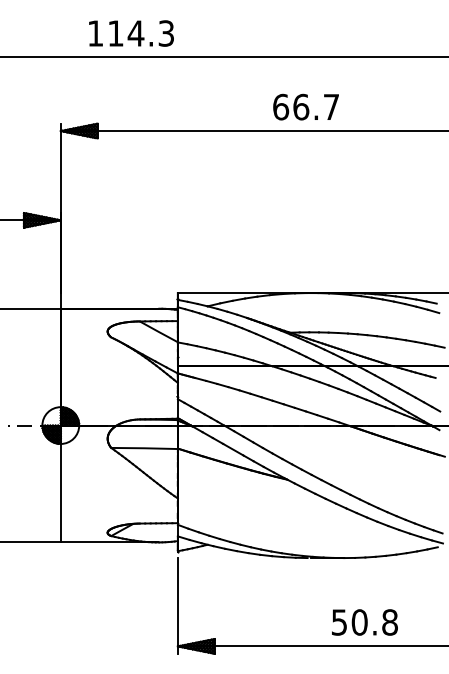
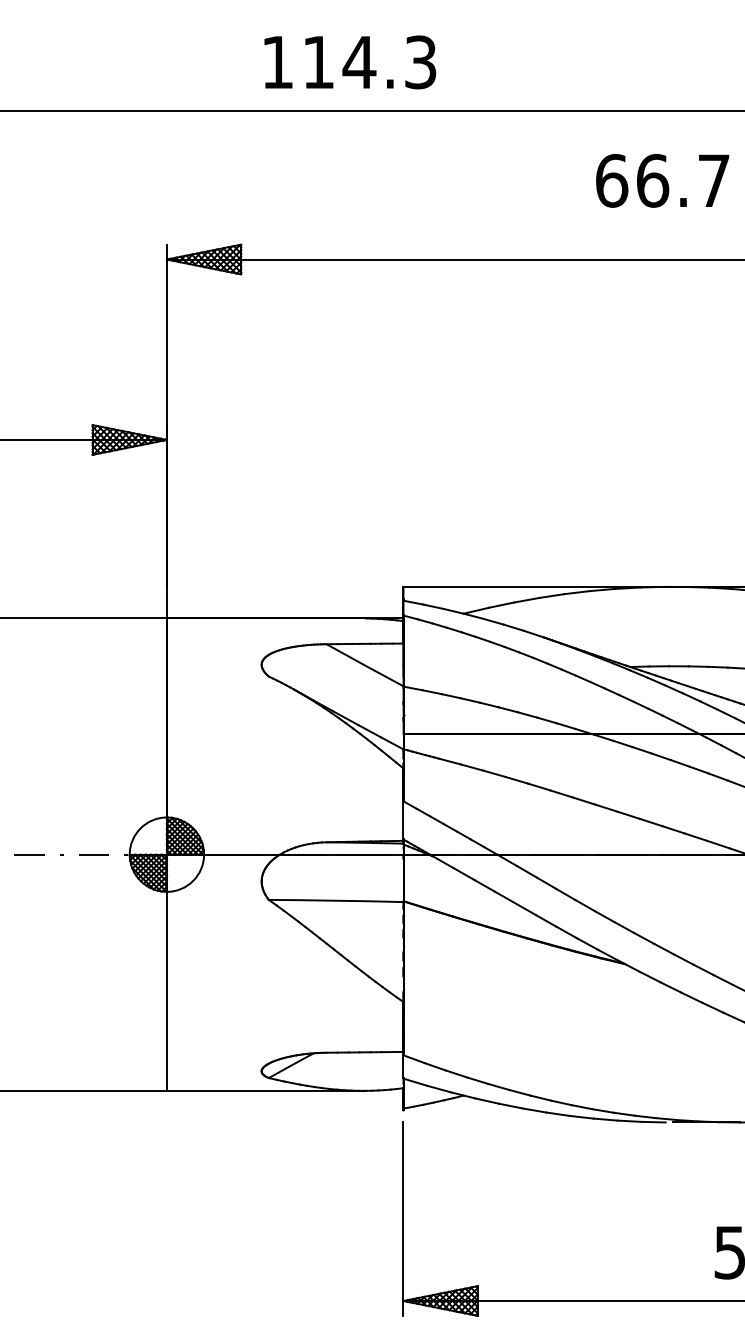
text: (131, 33) -> (350, 62), moved
text: (305, 106) -> (661, 179), moved

